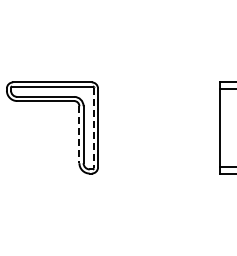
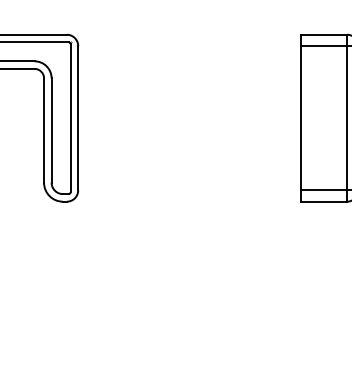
line: (93, 128) -> (69, 119), dashed -> solid
line: (79, 135) -> (44, 131), dashed -> solid

